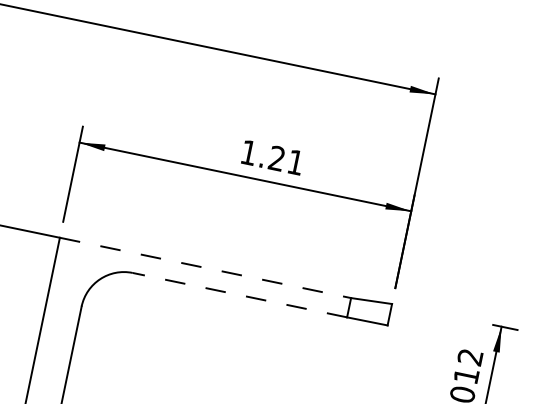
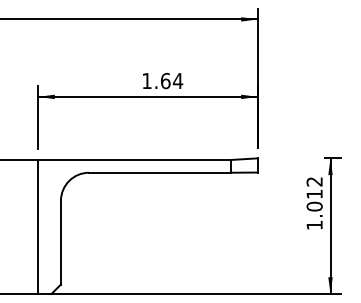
text: (285, 161) -> (171, 81), 1.21 -> 1.64
line: (207, 267) -> (135, 159), dashed -> solid
line: (239, 294) -> (159, 172), dashed -> solid

